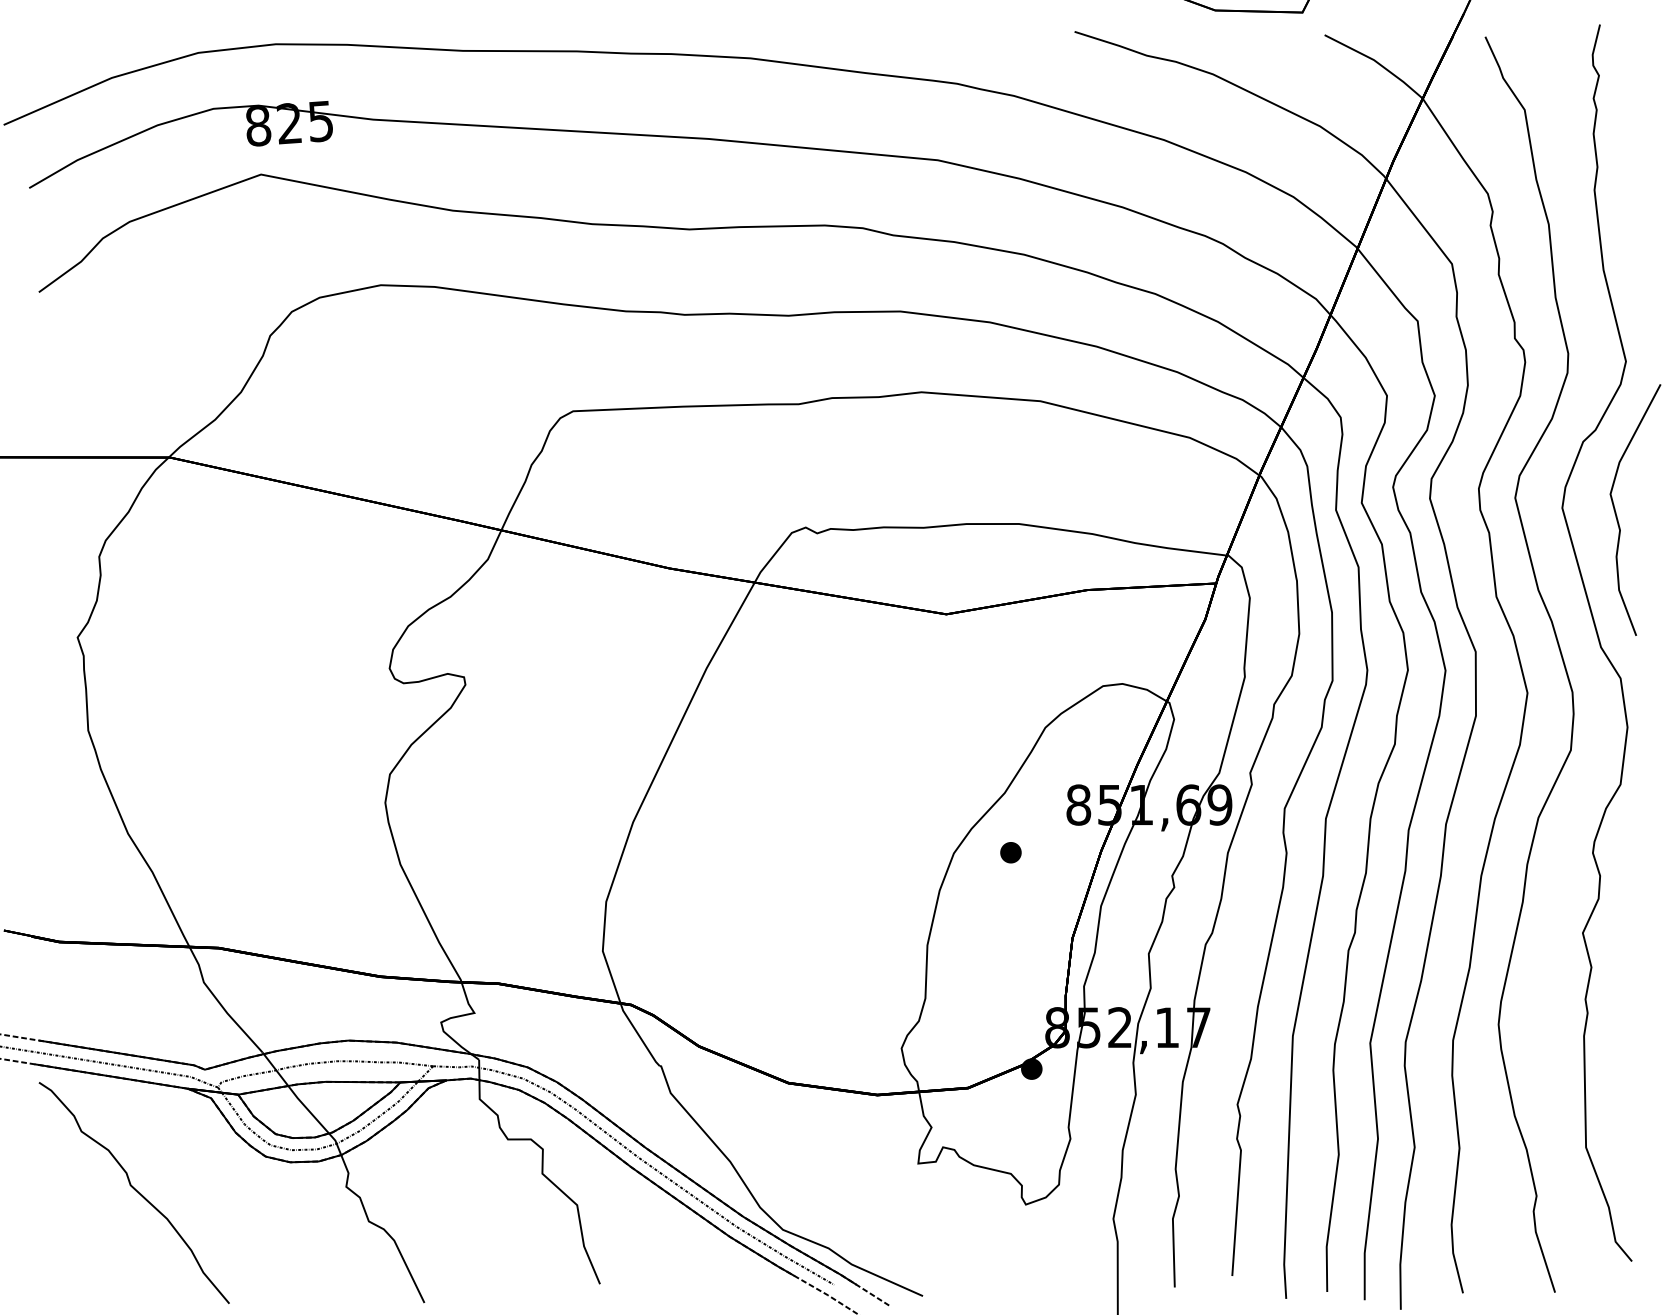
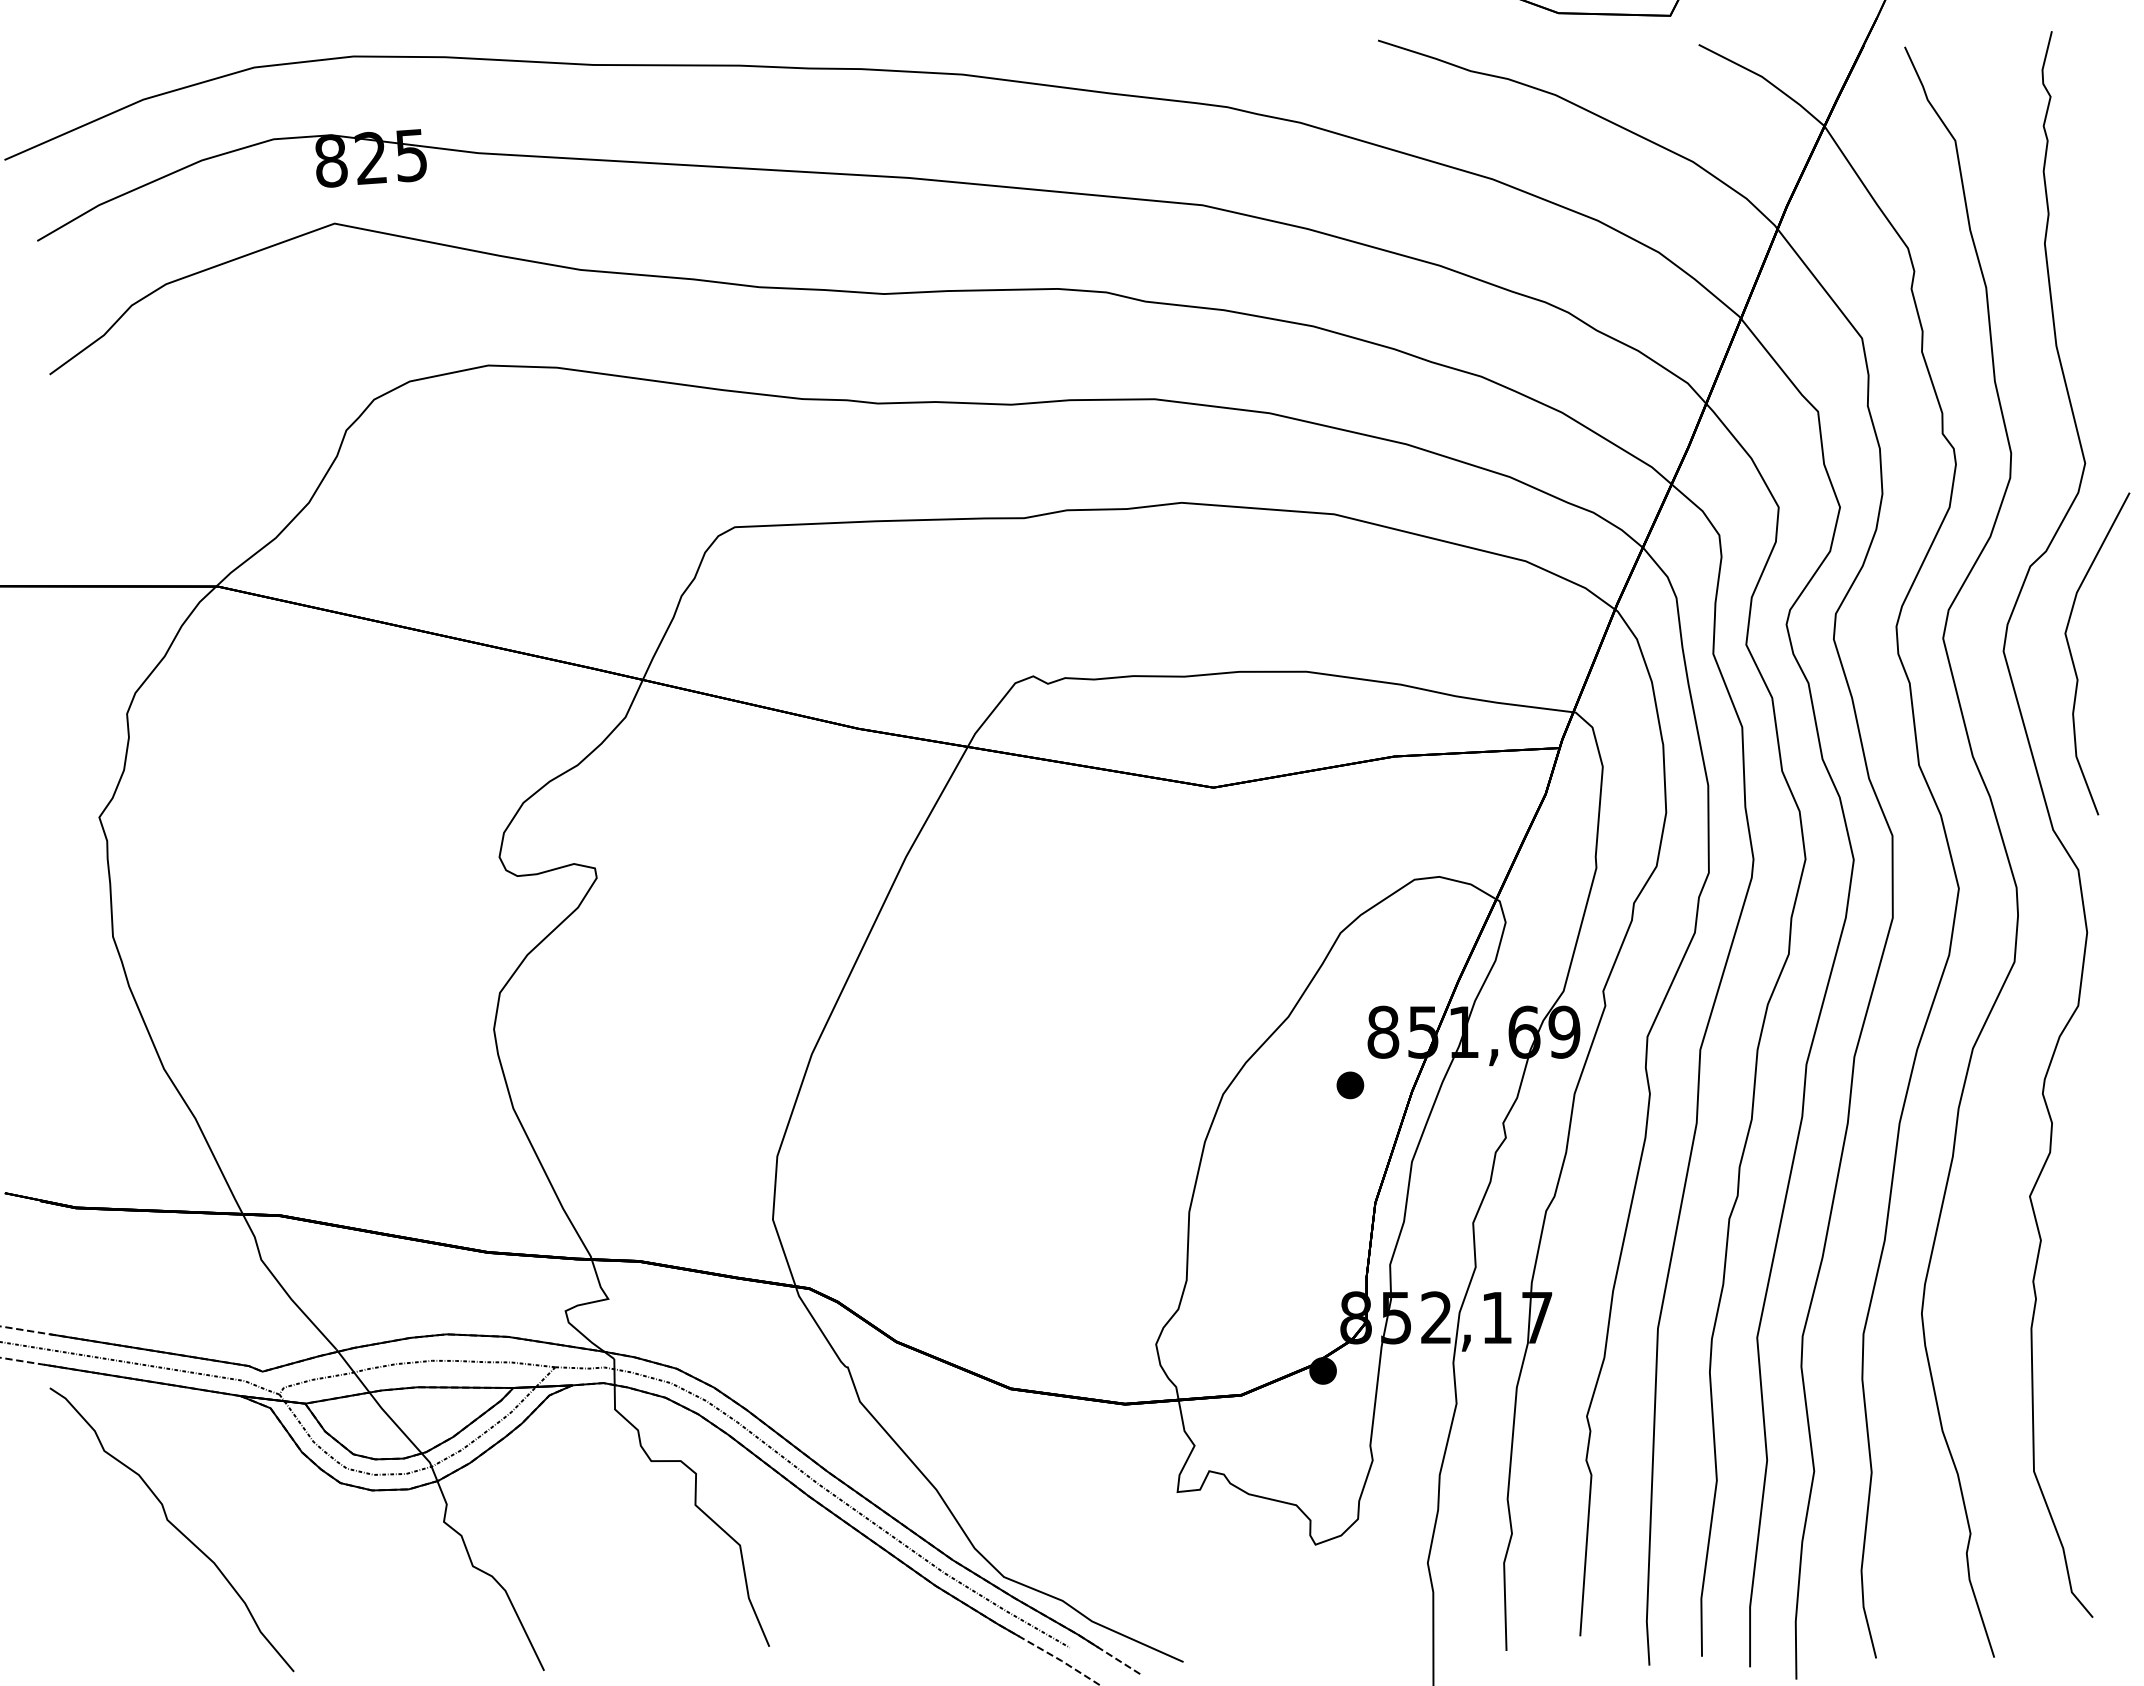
part: (1011, 852) -> (1350, 1085), moved

